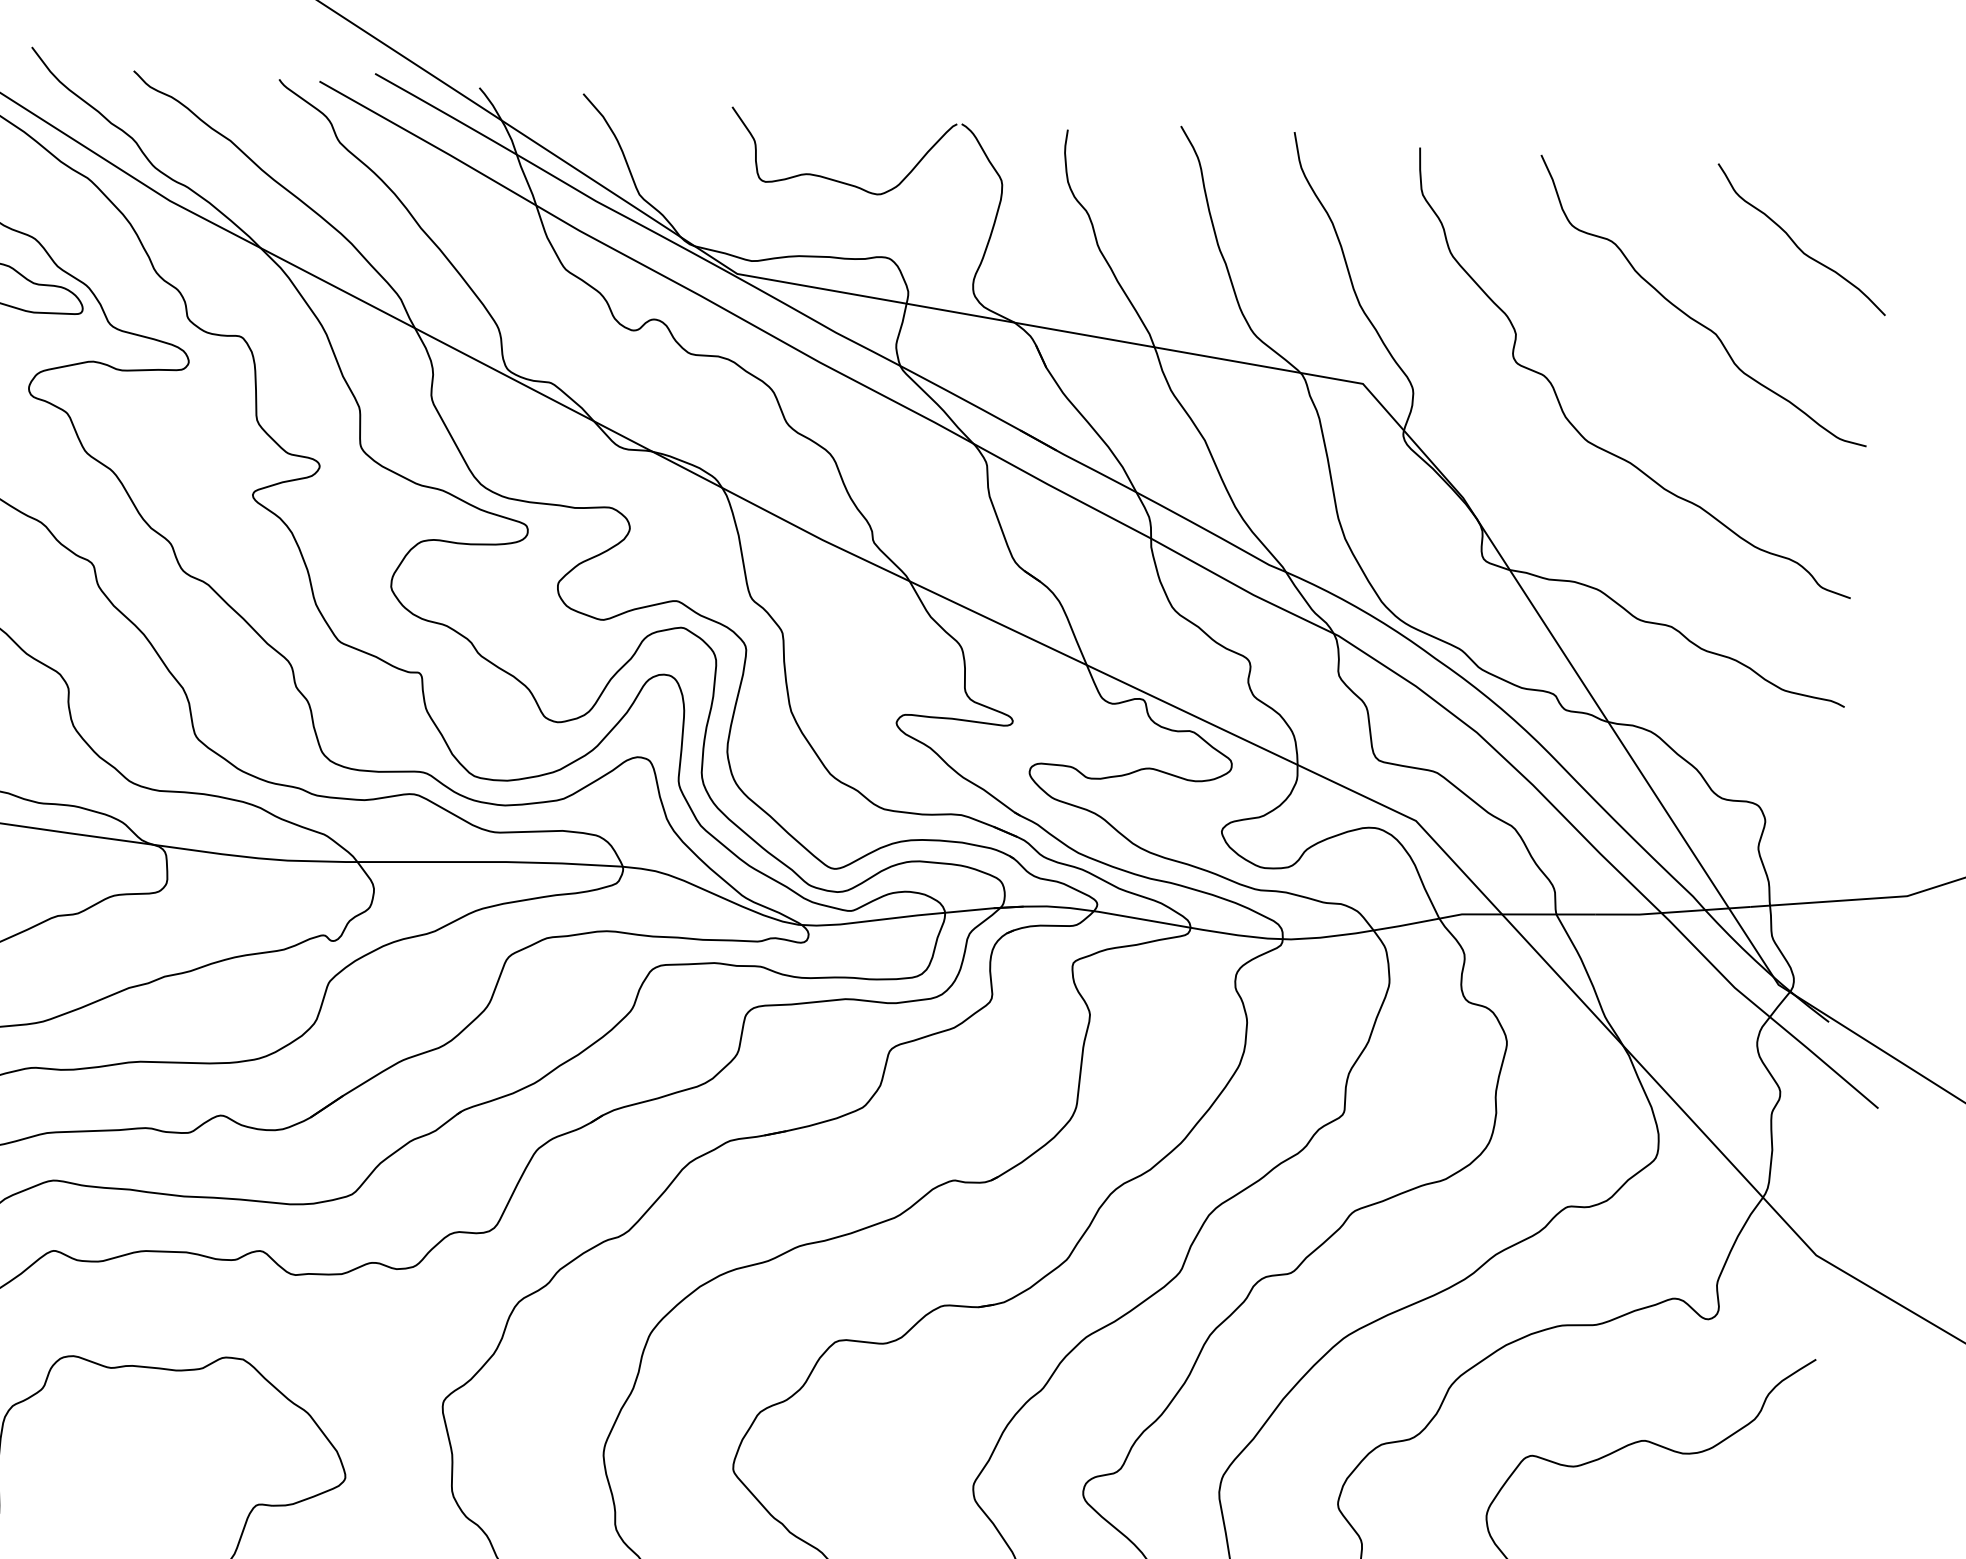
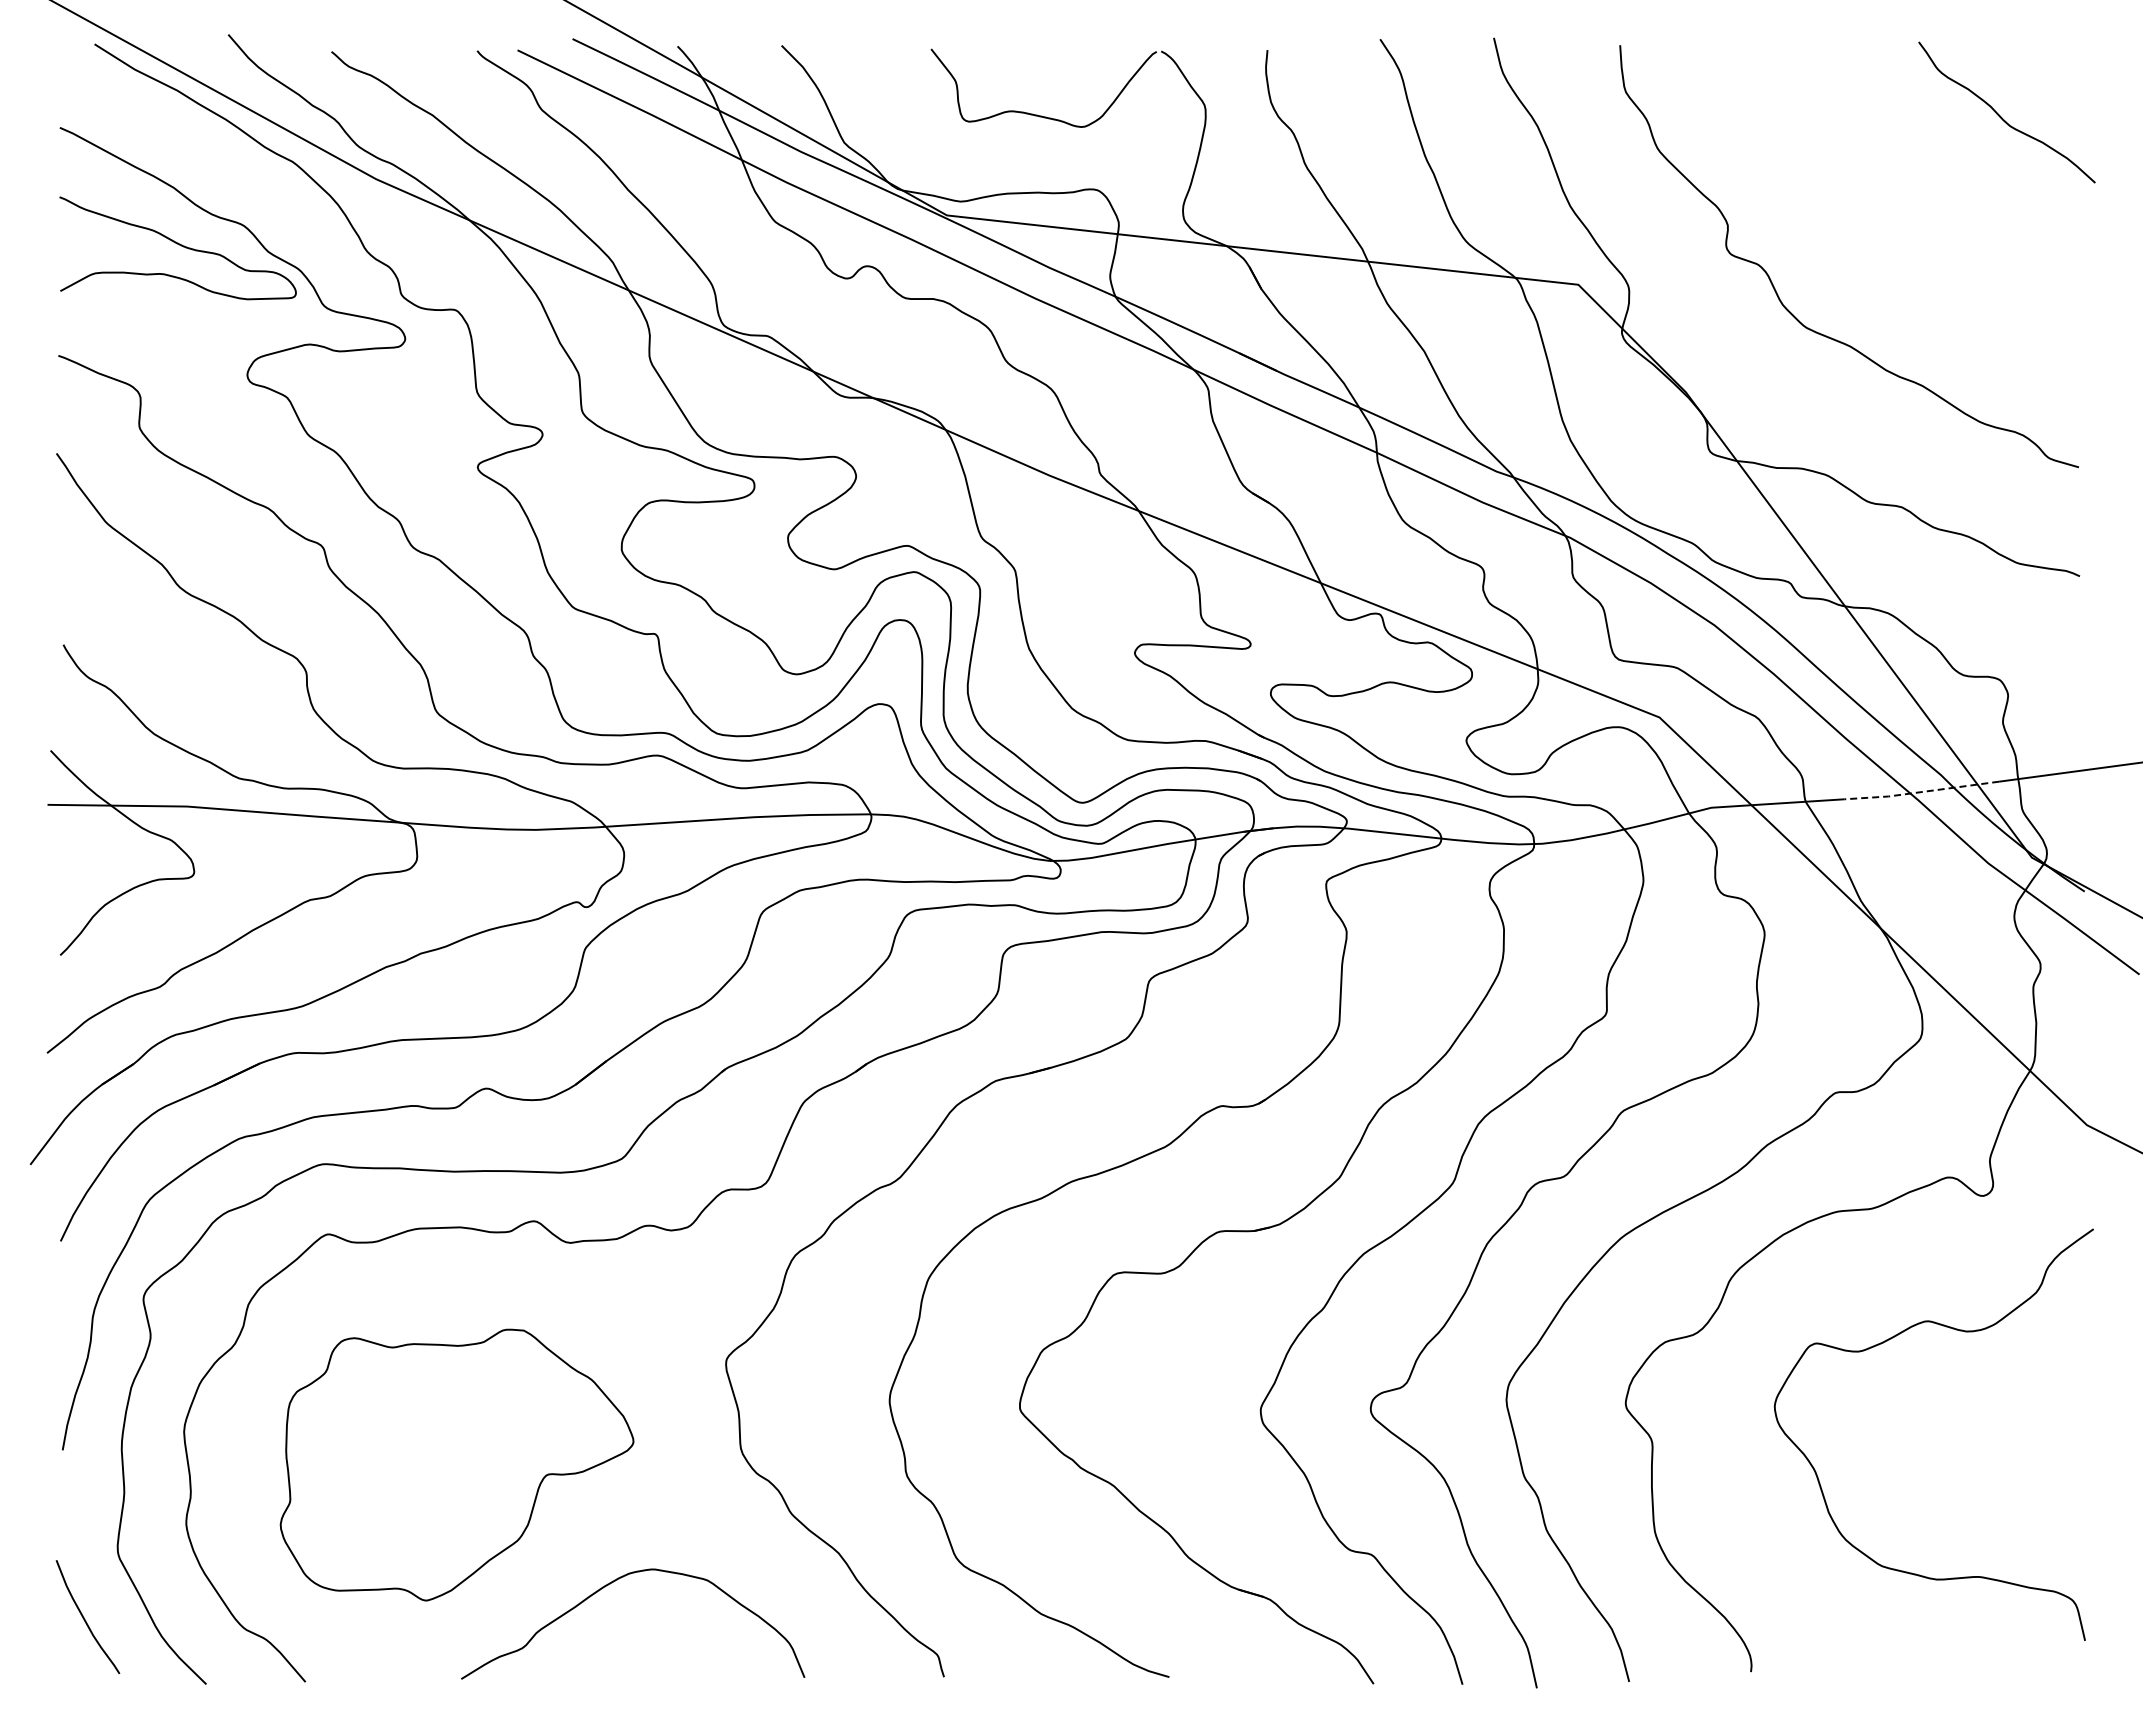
curve: (1691, 316) -> (1901, 196), removed
line: (1672, 912) -> (1921, 792), solid -> dashed

